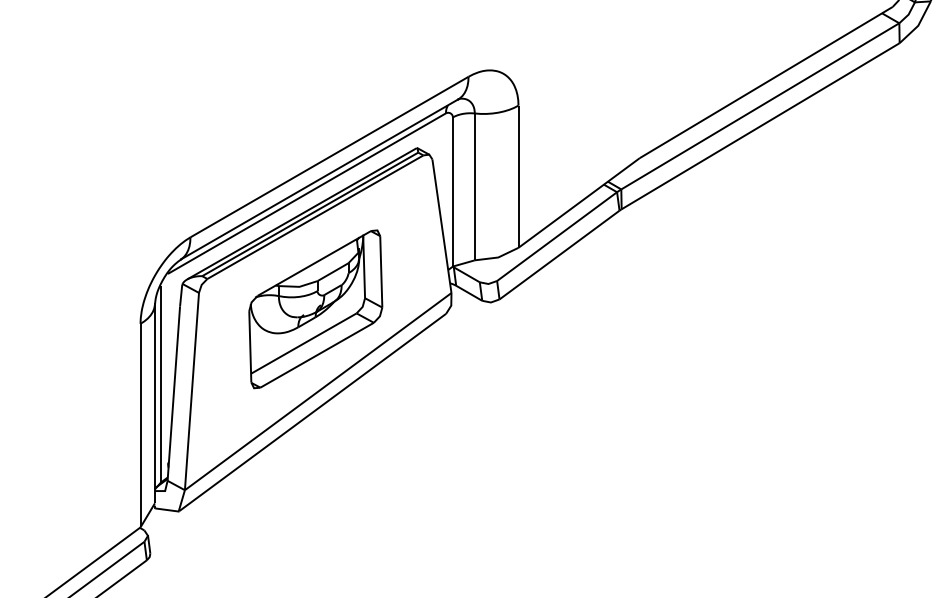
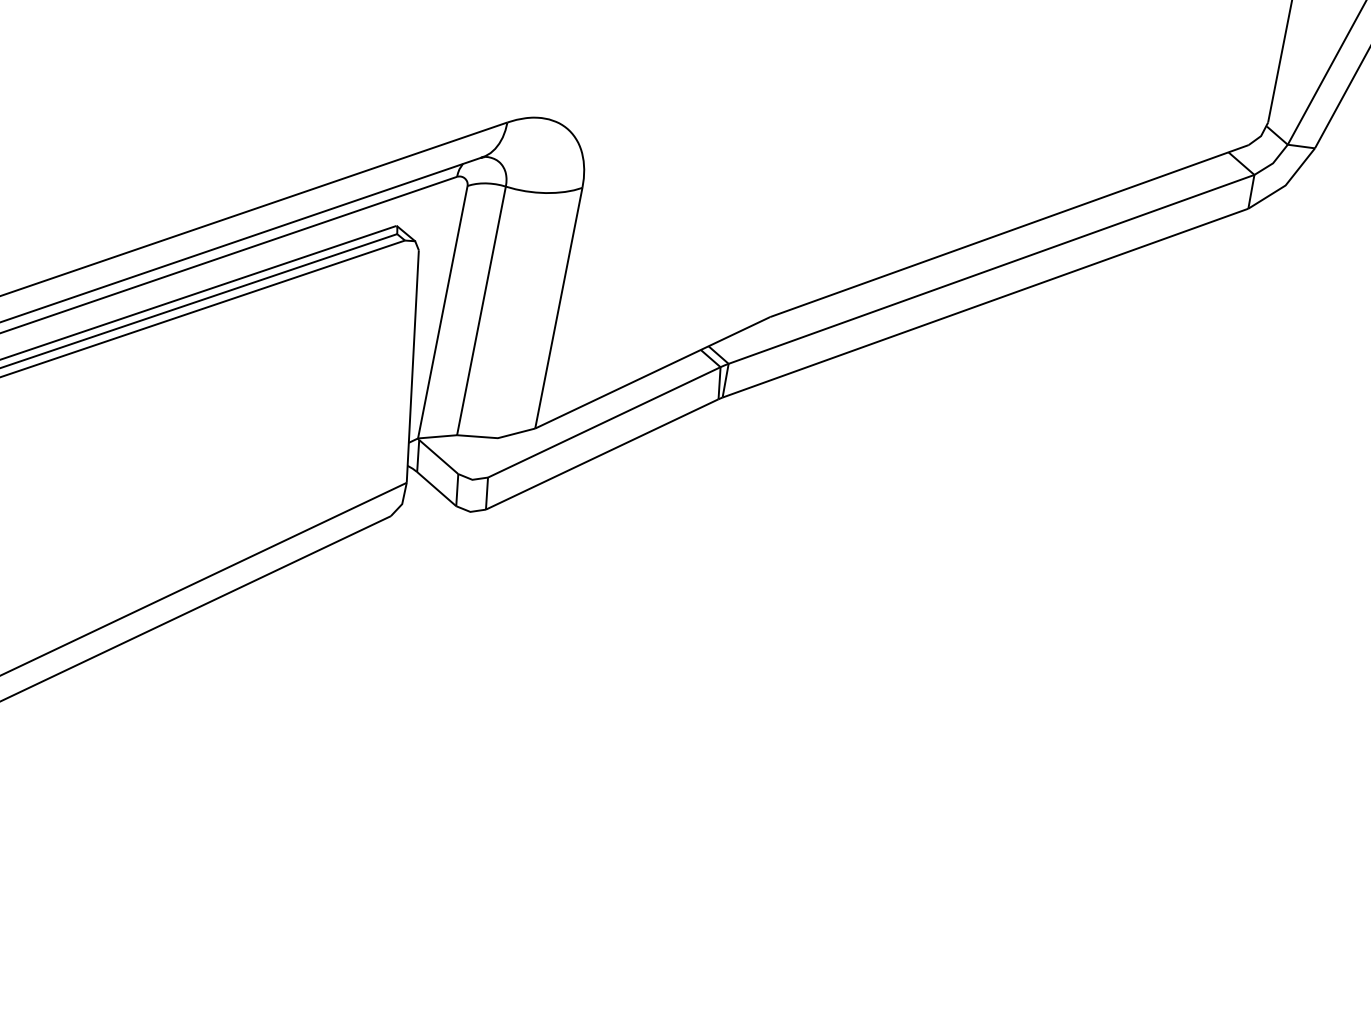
part: (315, 309) -> (171, 465), removed

